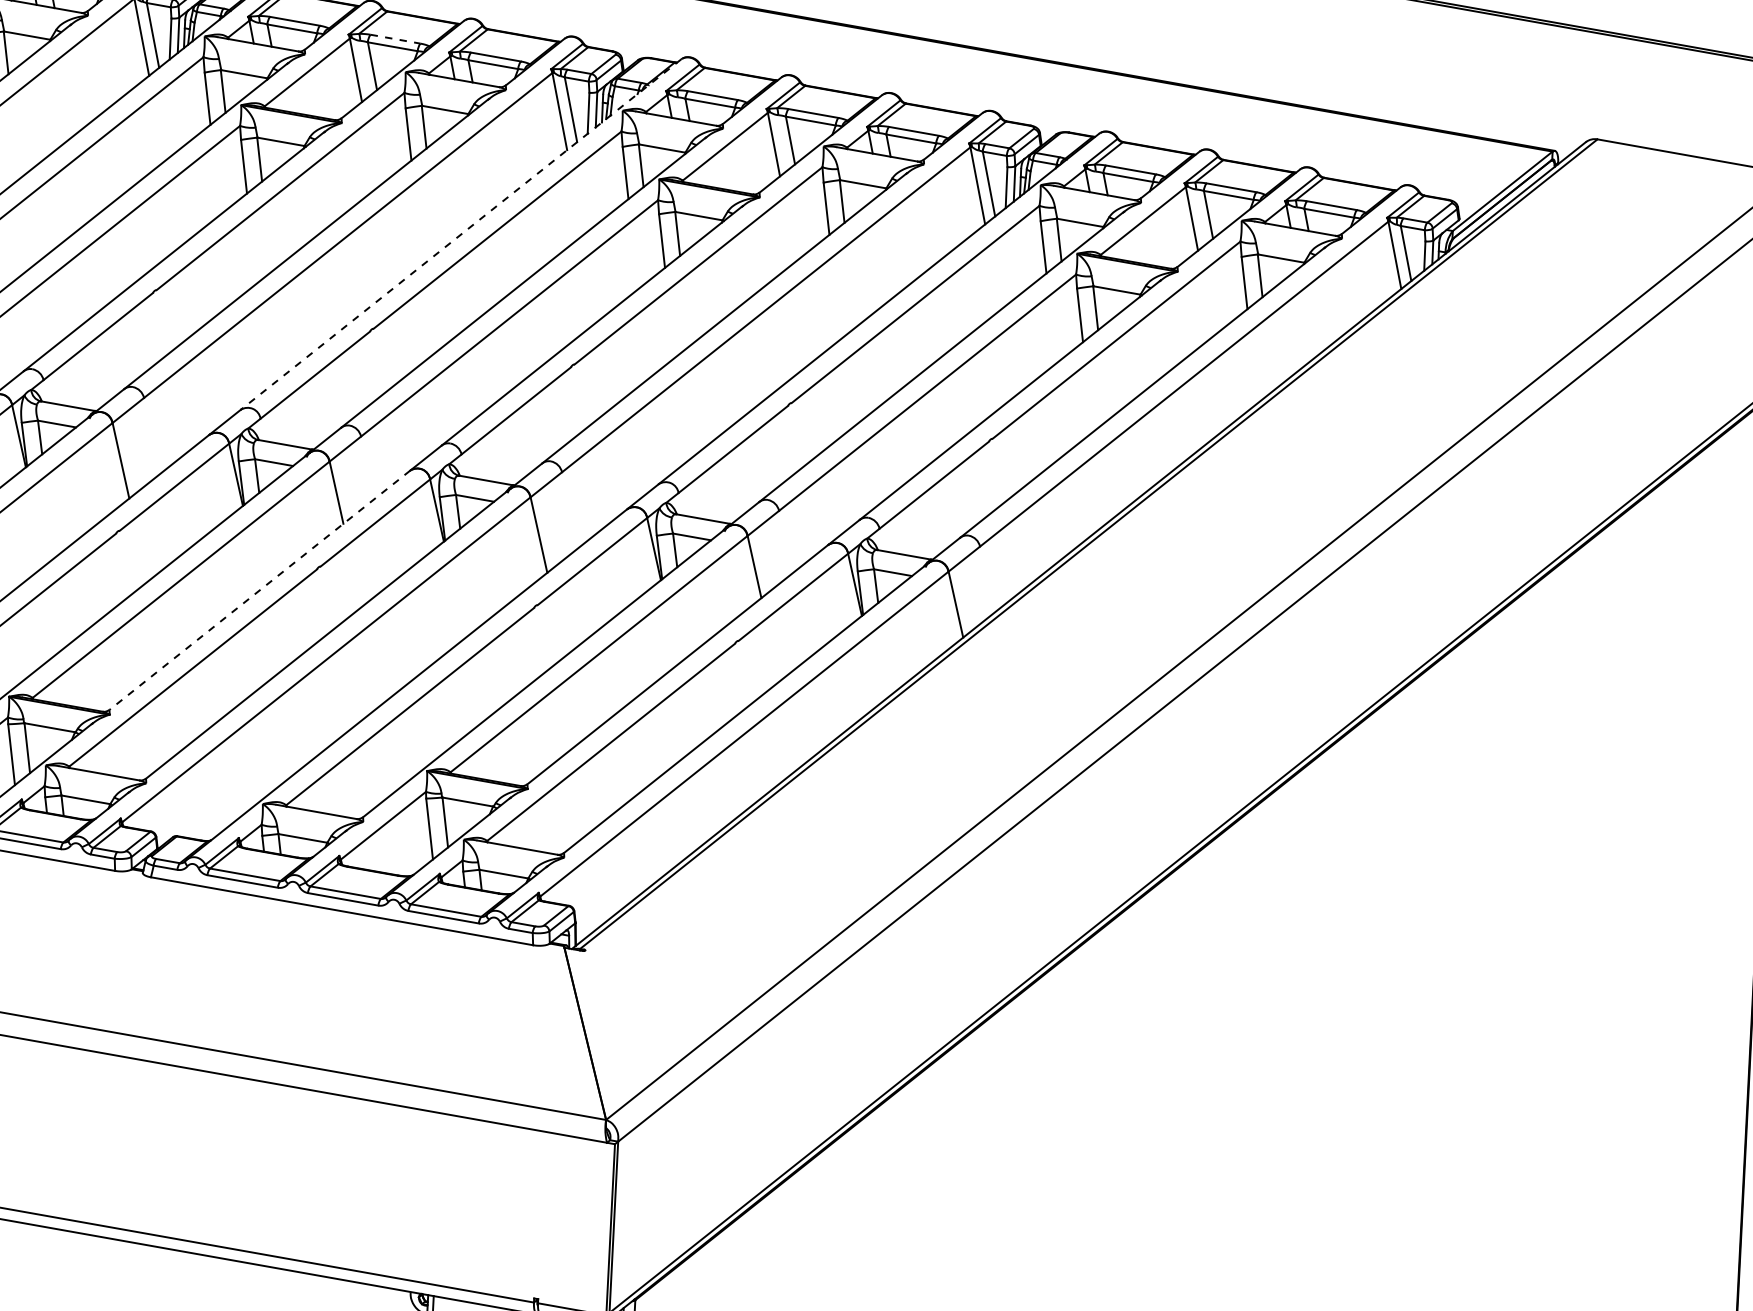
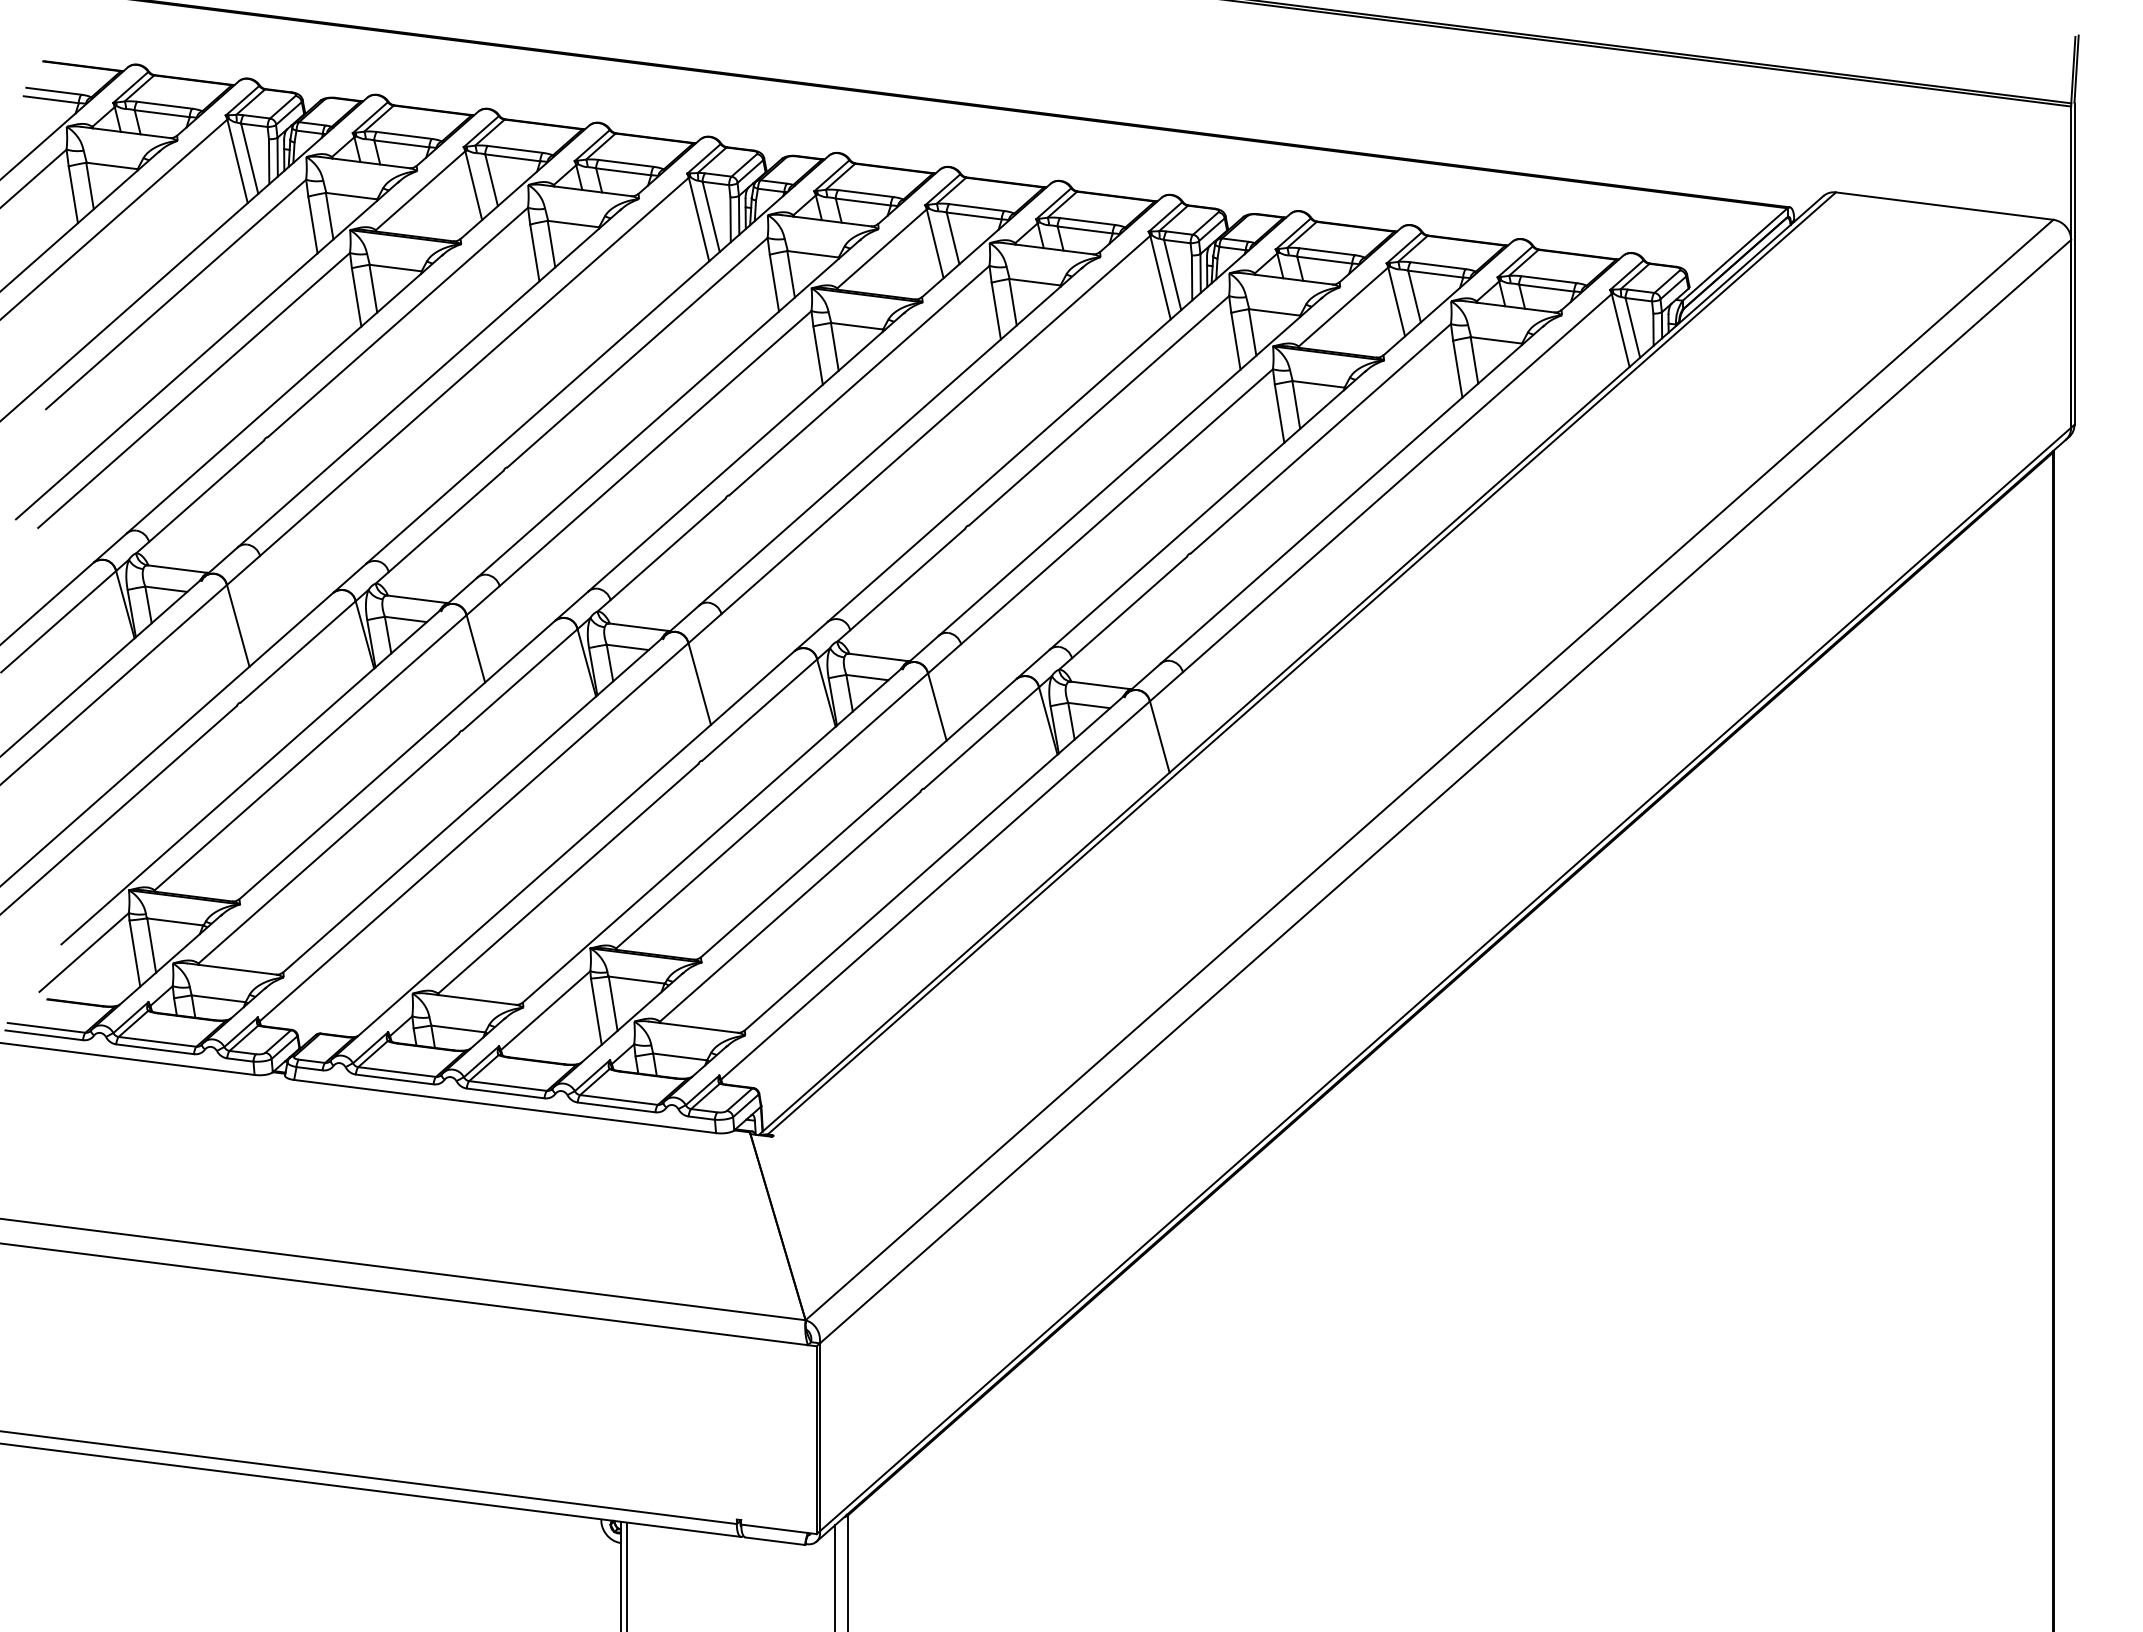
line: (395, 39) -> (515, 149), dashed -> solid
line: (460, 234) -> (597, 359), dashed -> solid
line: (259, 589) -> (397, 759), dashed -> solid

